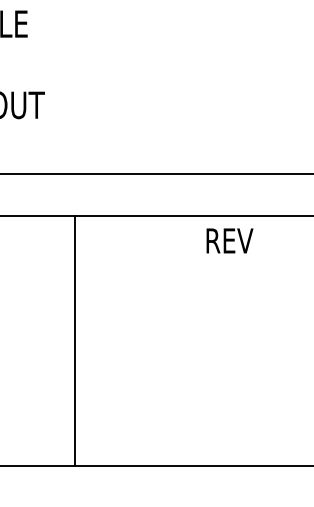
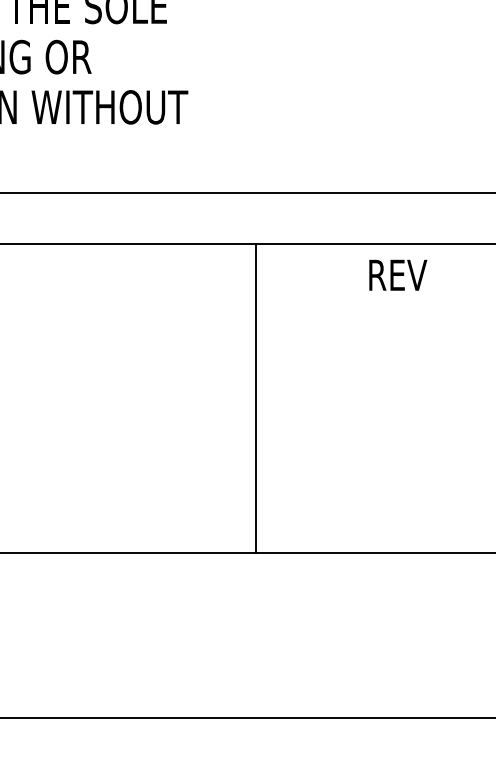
text: (230, 240) -> (398, 274), moved
line: (74, 340) -> (255, 398), moved

